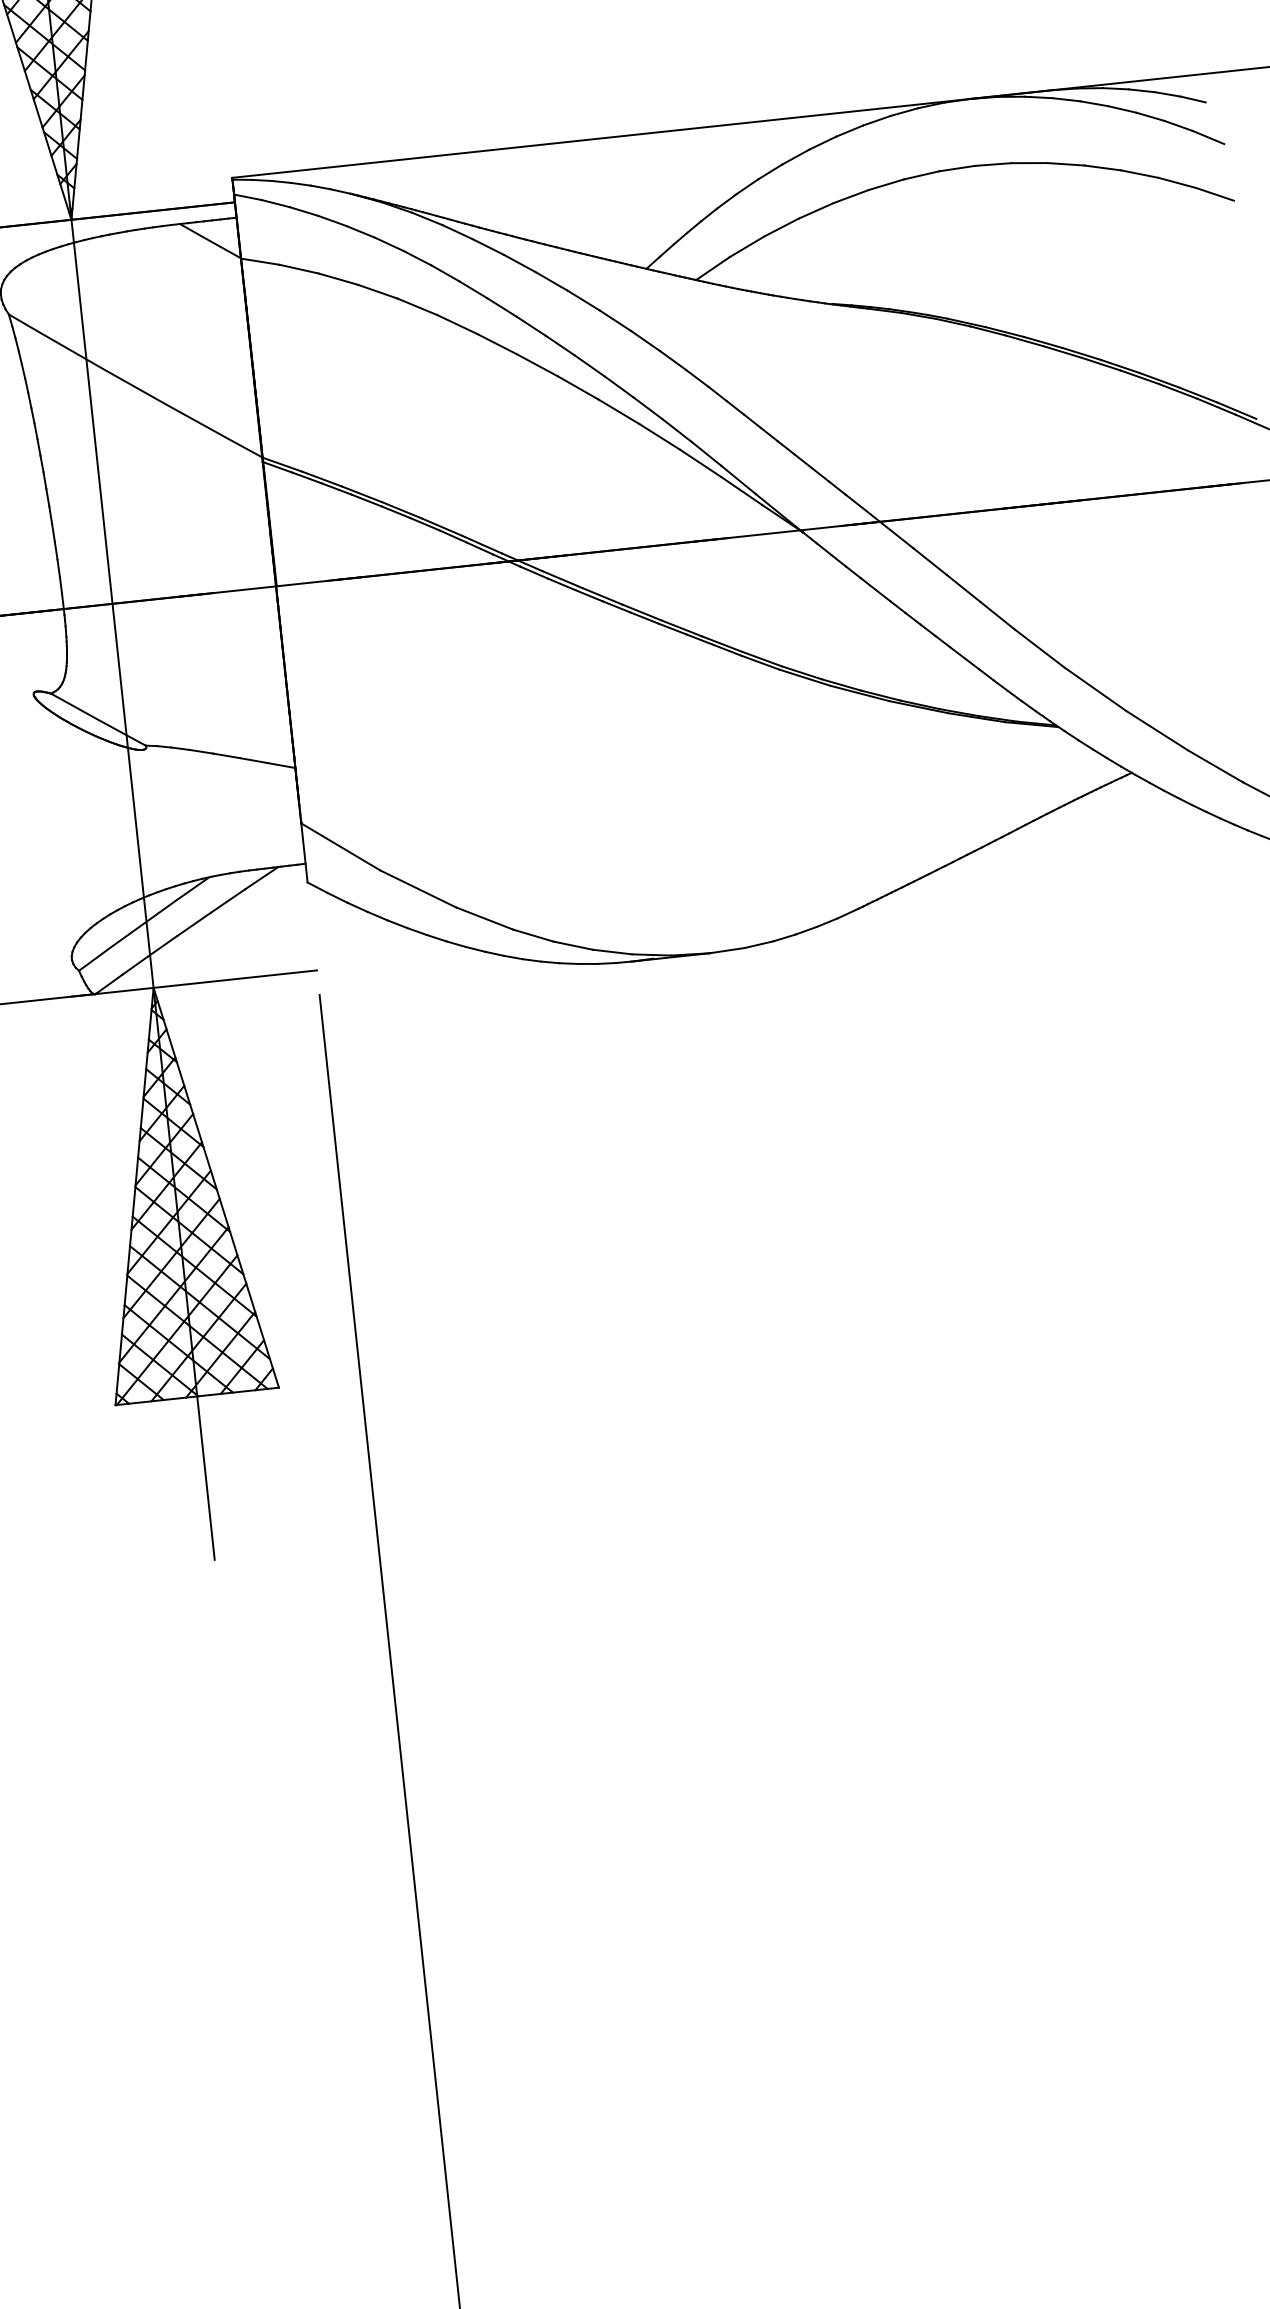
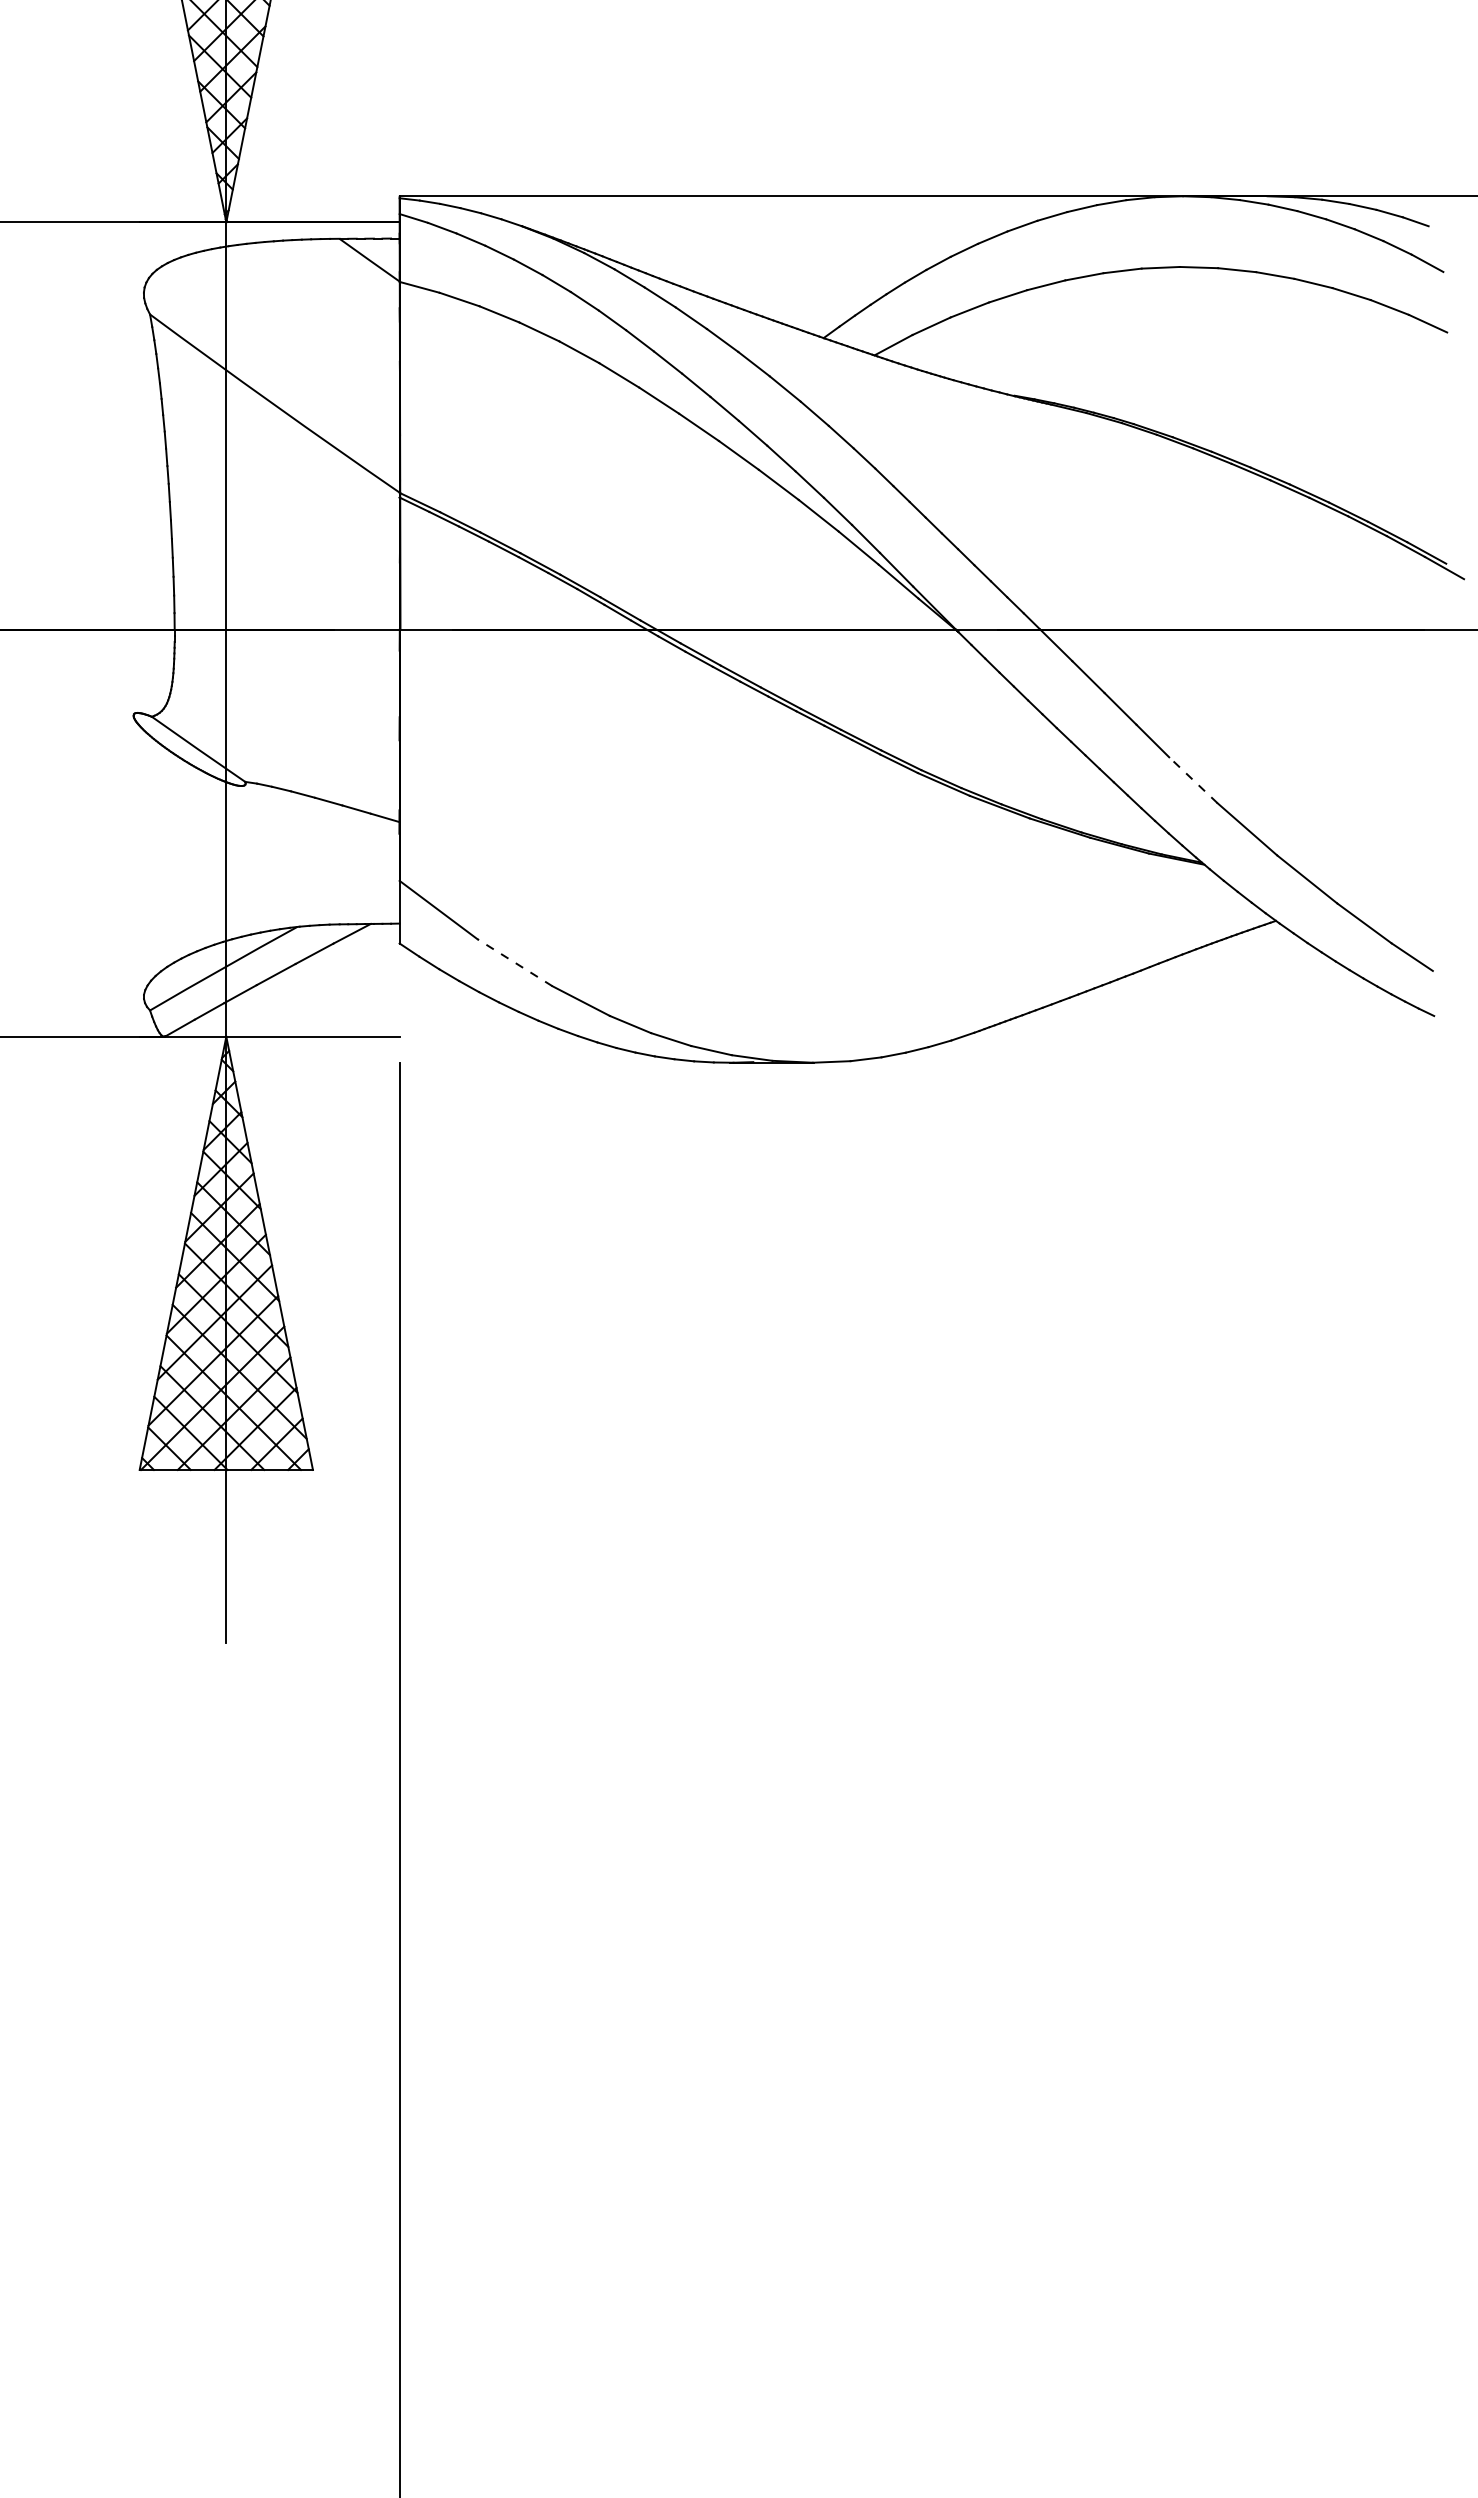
line: (1039, 647) -> (1193, 779), solid -> dashed
line: (417, 888) -> (514, 962), solid -> dashed

